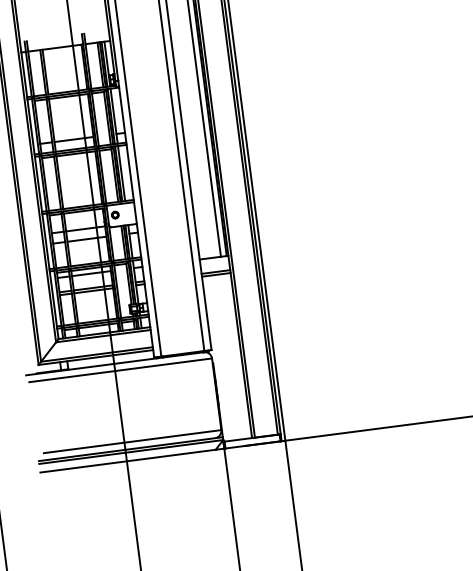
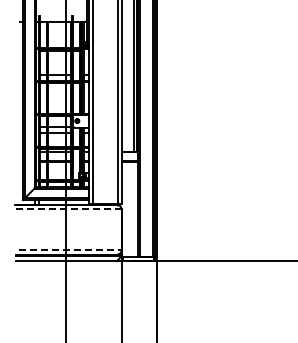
line: (119, 370) -> (68, 209), solid -> dashed
line: (132, 441) -> (70, 250), solid -> dashed

